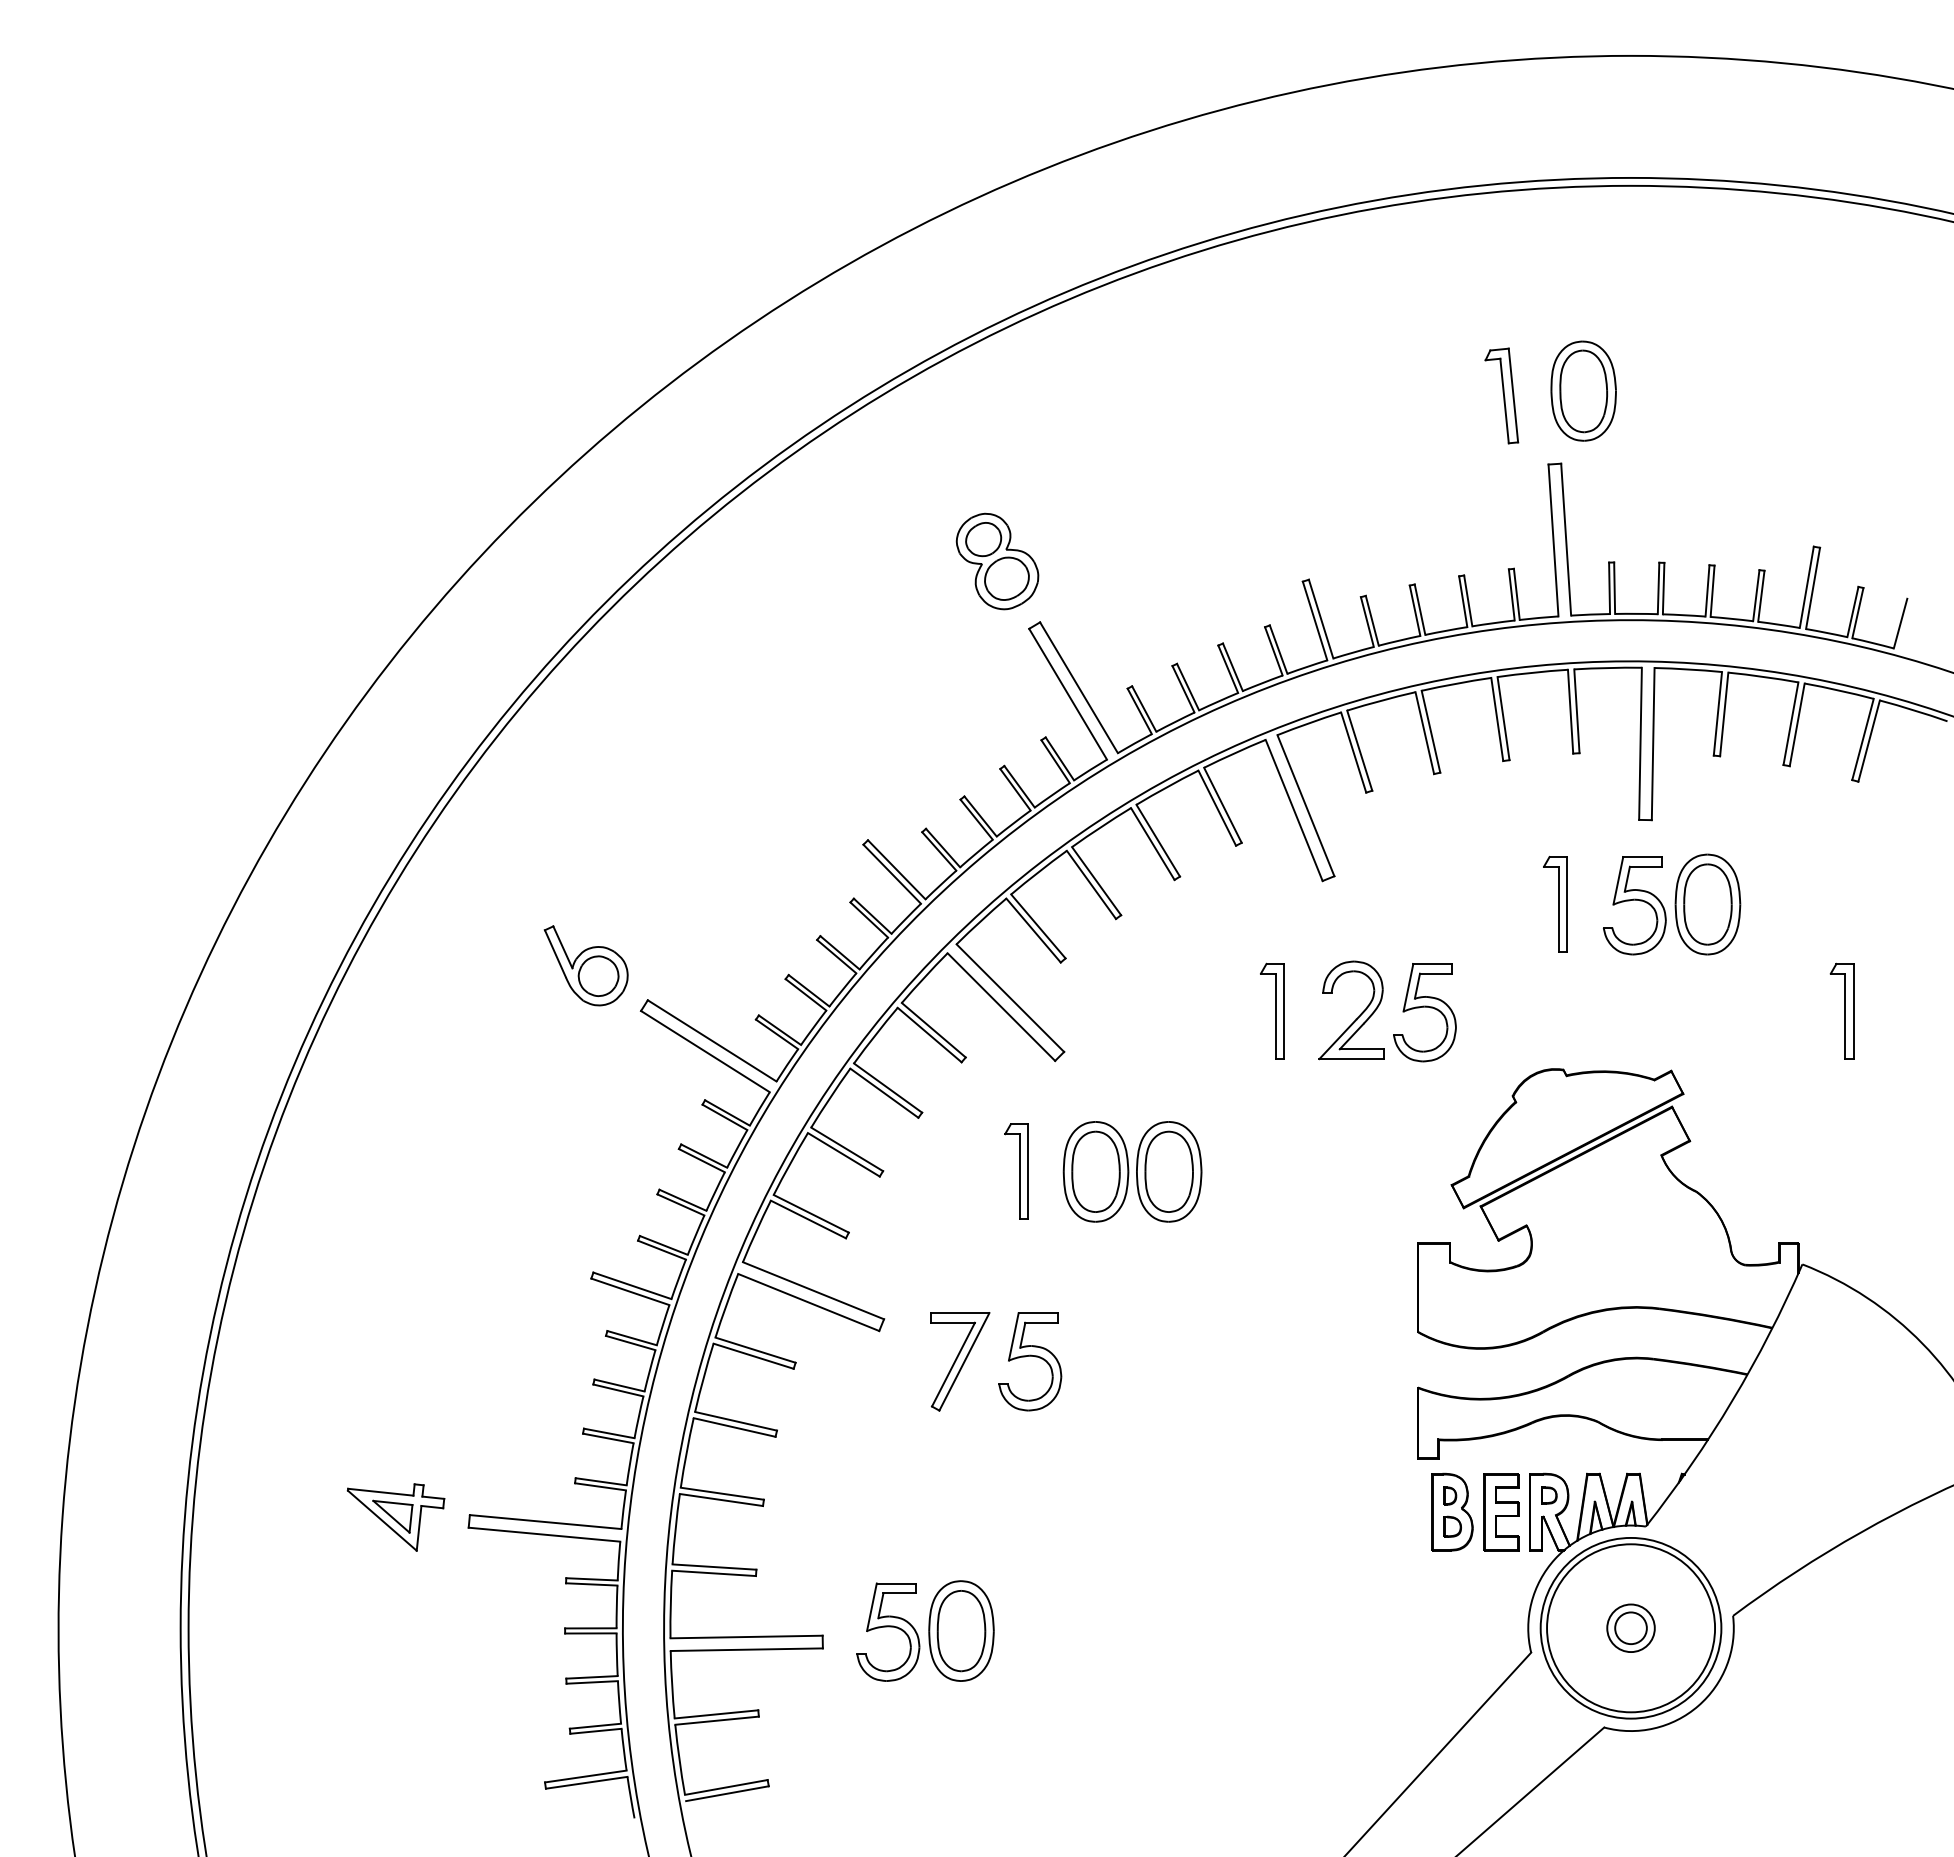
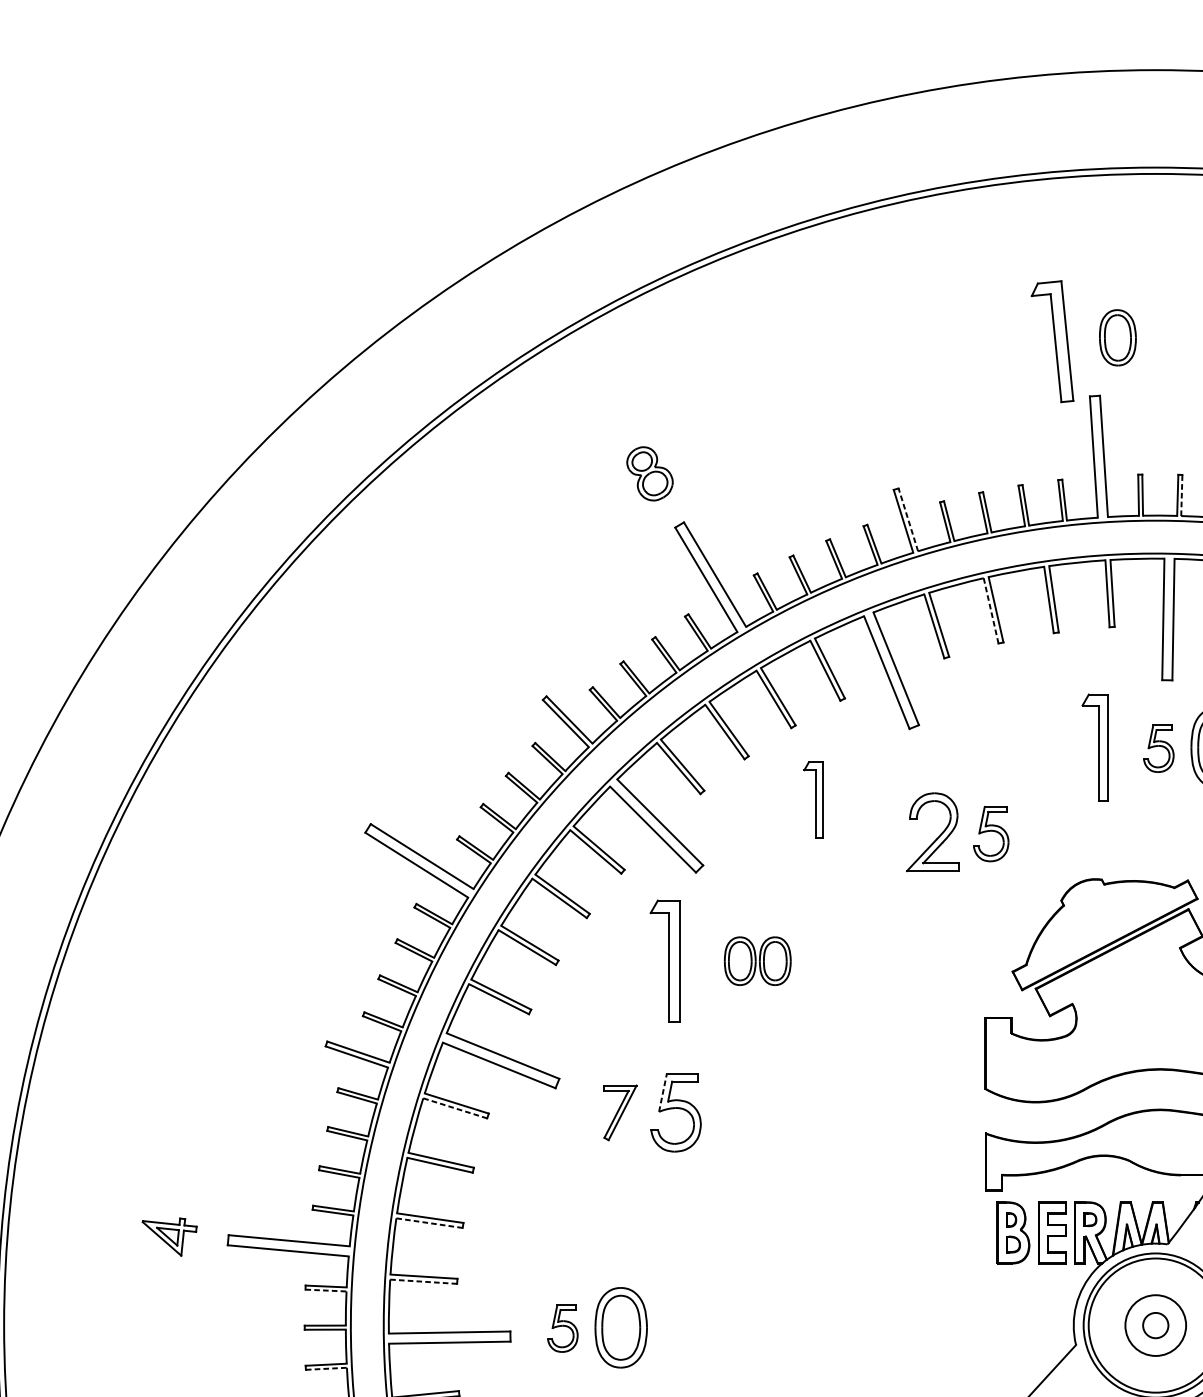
part: (1583, 390) -> (1117, 337), size x0.7
part: (1501, 395) -> (1052, 341), size x1.6
part: (997, 561) -> (649, 473), size x0.7
line: (1663, 588) -> (1181, 495), solid -> dashed
line: (1320, 618) -> (907, 519), solid -> dashed
line: (1424, 733) -> (990, 611), solid -> dashed
part: (1555, 904) -> (1095, 747), size x1.4
part: (1634, 905) -> (1158, 748), size x0.6
part: (585, 965) -> (321, 796), removed
part: (1272, 1010) -> (813, 799), moved
part: (1424, 1012) -> (990, 833), size x0.7
part: (1016, 1171) -> (665, 960), size x1.6
part: (1132, 1171) -> (757, 960), size x0.6
line: (1013, 1336) -> (662, 1092), solid -> dashed
line: (753, 1356) -> (455, 1108), solid -> dashed
part: (960, 1361) -> (620, 1112), size x0.7
line: (721, 1500) -> (429, 1223), solid -> dashed
part: (395, 1517) -> (169, 1237), size x0.7
line: (714, 1573) -> (424, 1281), solid -> dashed
line: (591, 1584) -> (325, 1290), solid -> dashed
circle: (1630, 1628) -> (1155, 1325), size x1.6
part: (888, 1631) -> (562, 1328), size x0.6
line: (592, 1682) -> (326, 1368), solid -> dashed

